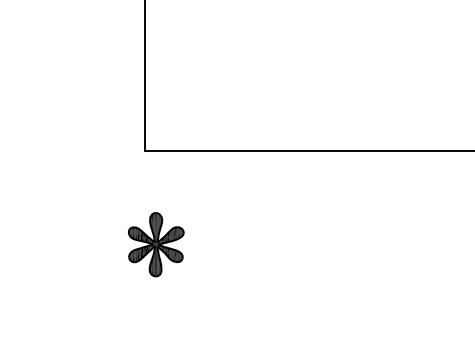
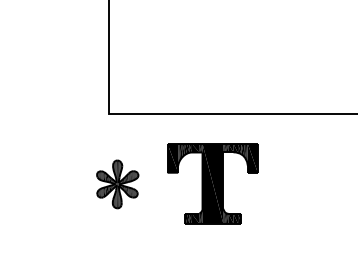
part: (281, 243) -> (212, 183), added

